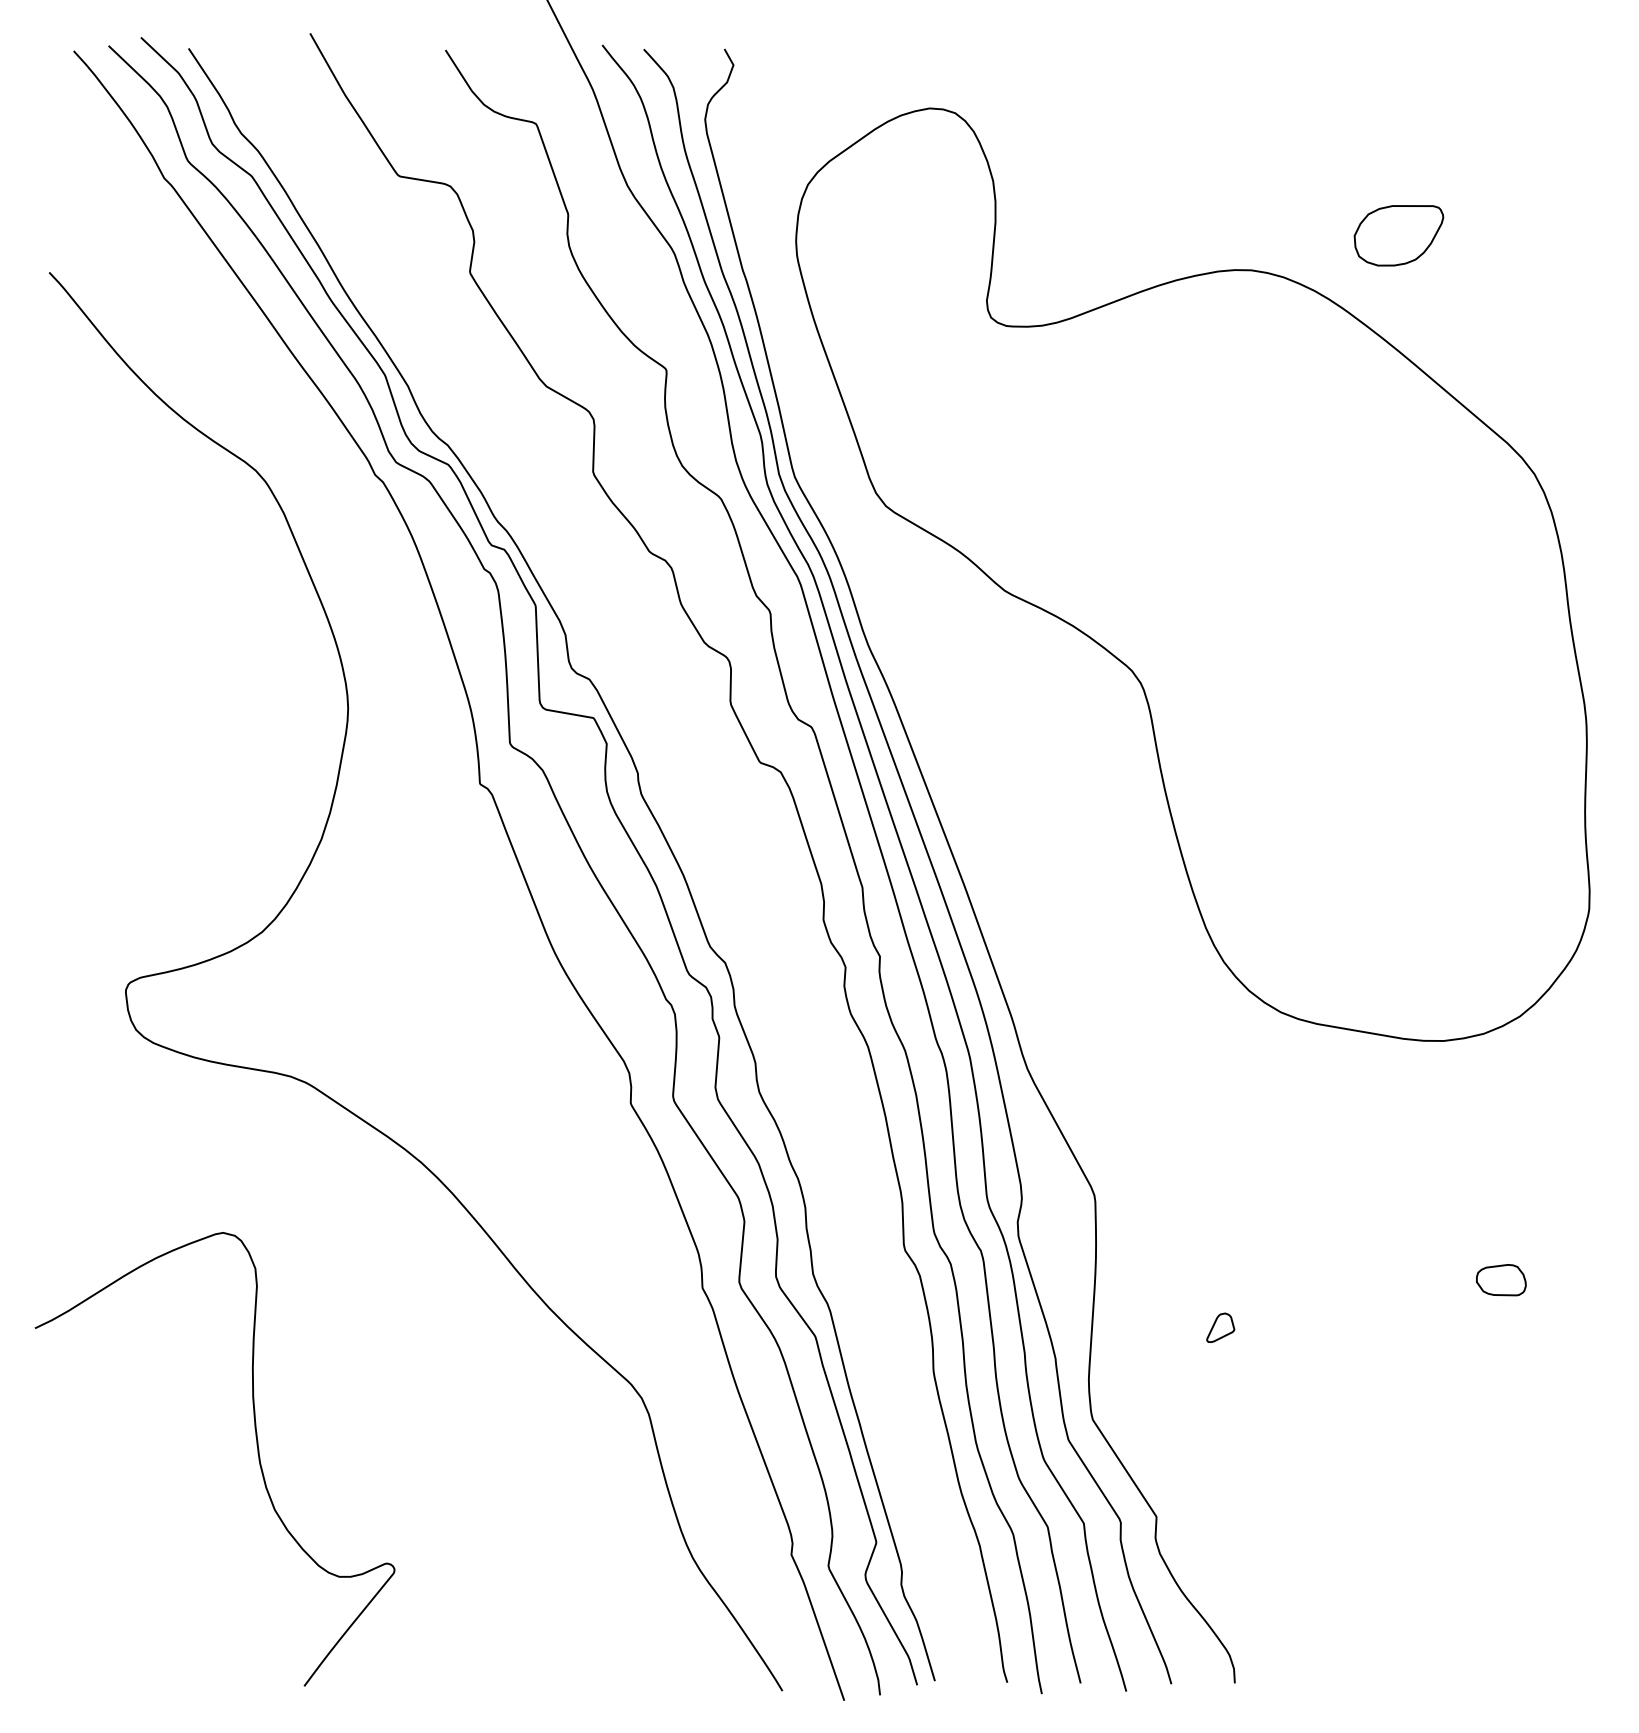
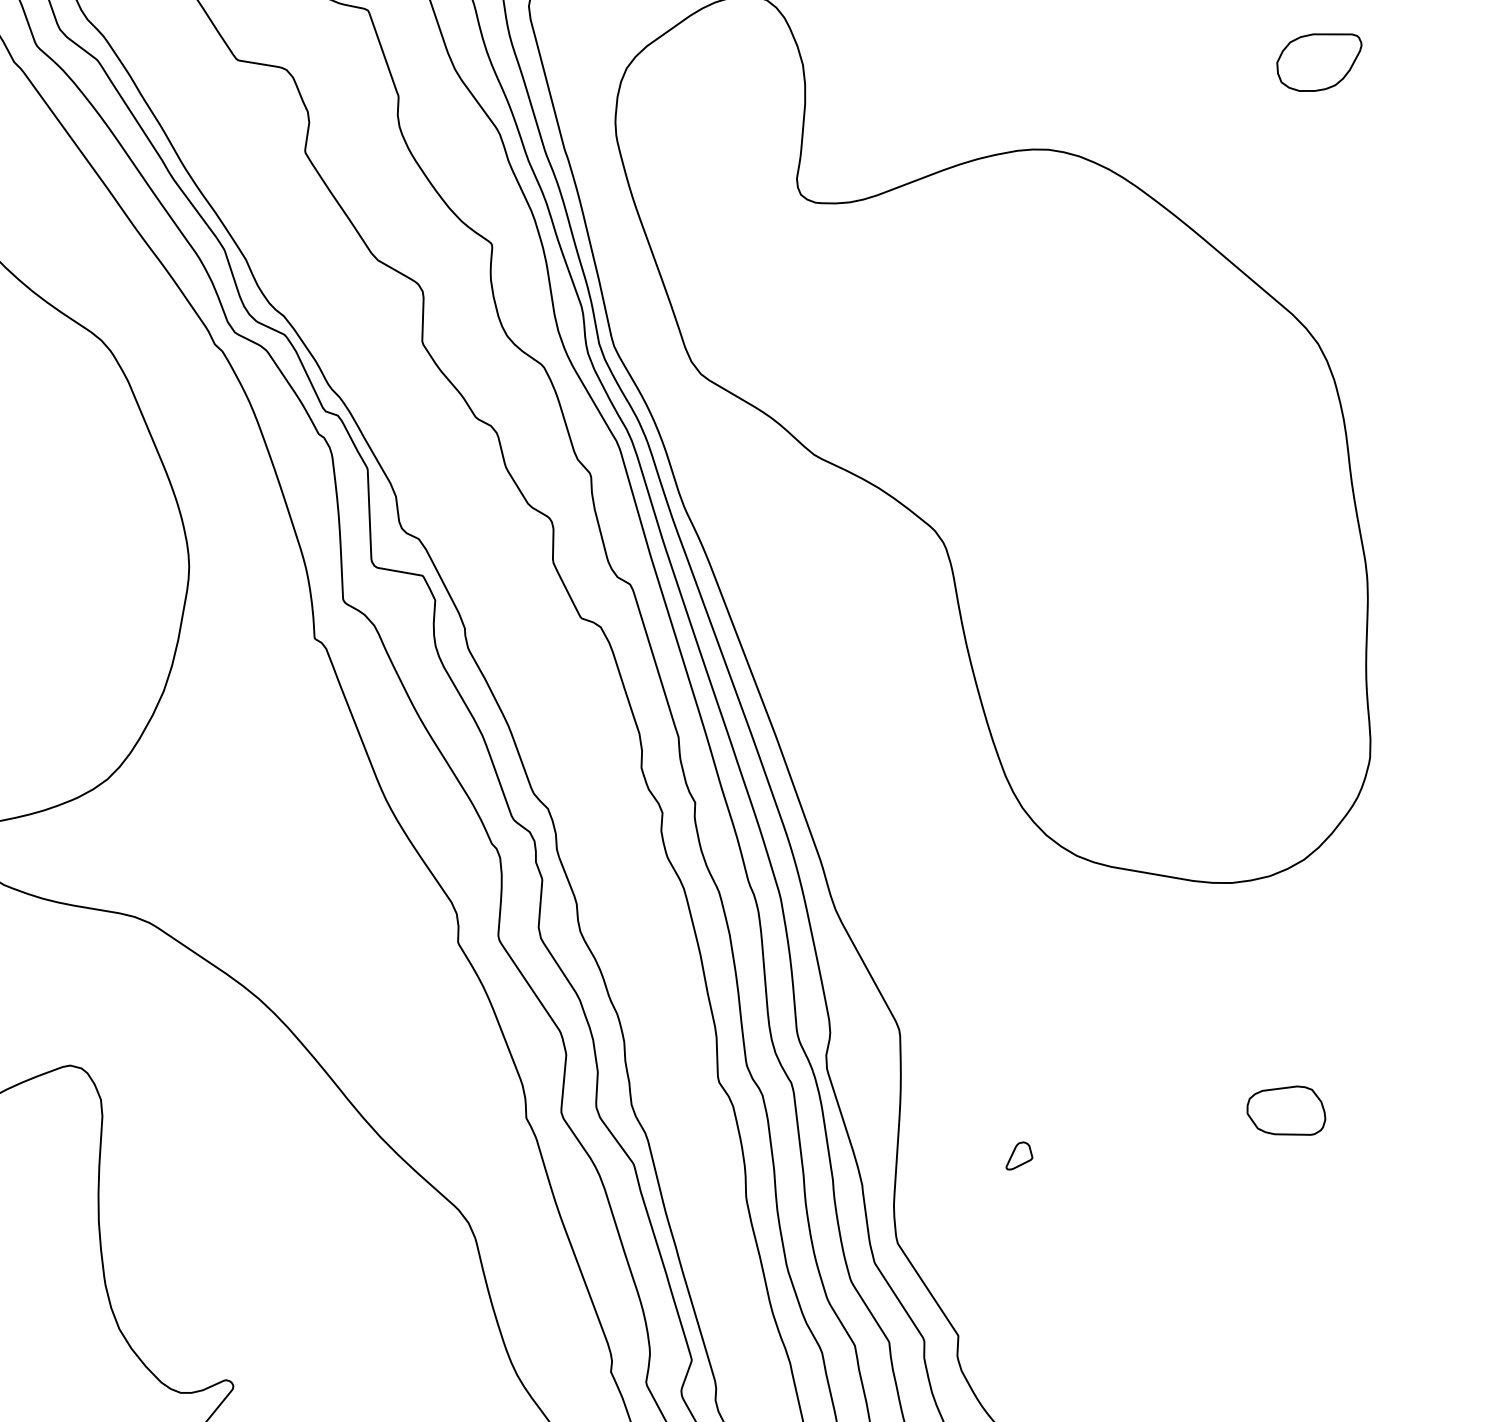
part: (1398, 235) -> (1318, 62), moved
part: (1501, 1279) -> (1286, 1109), size x1.67

